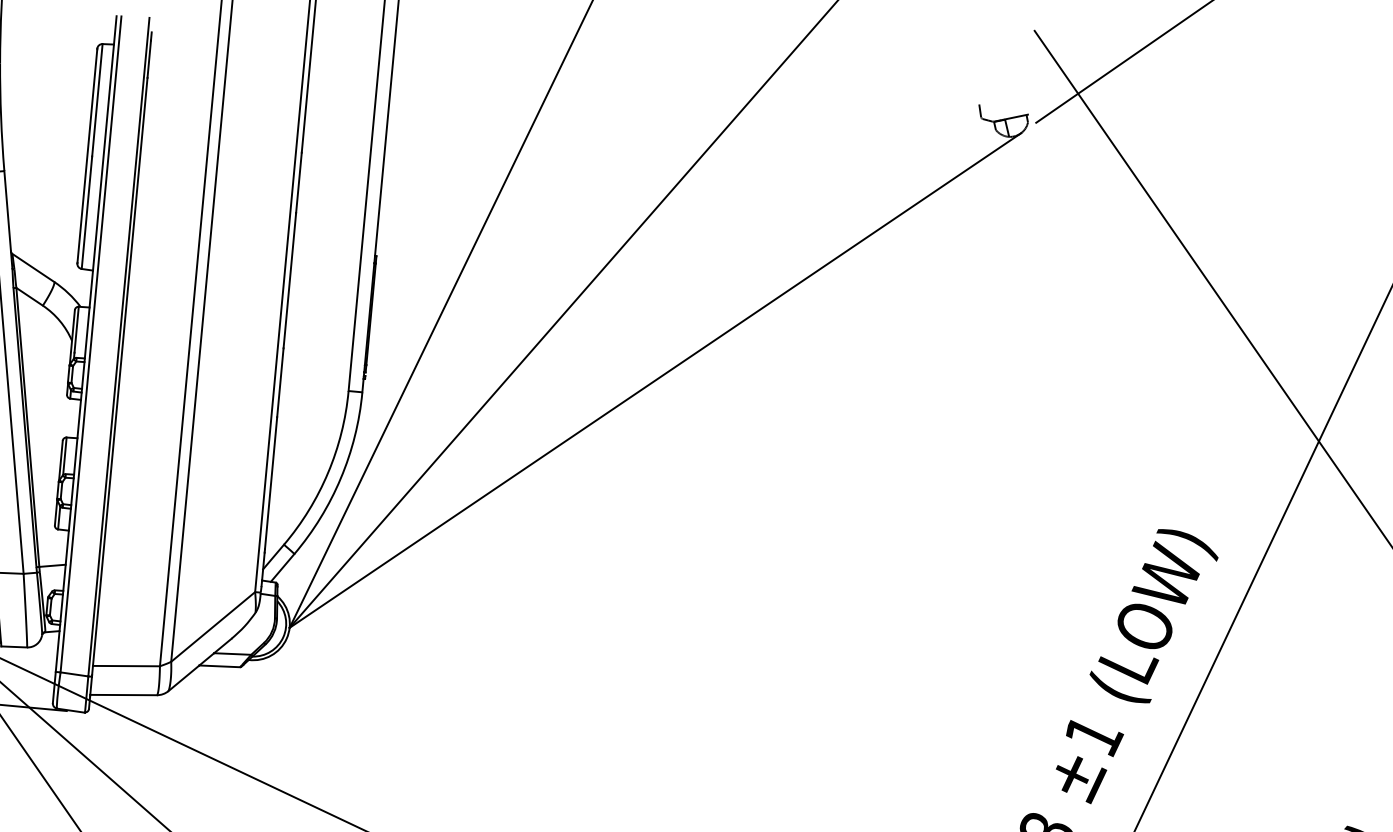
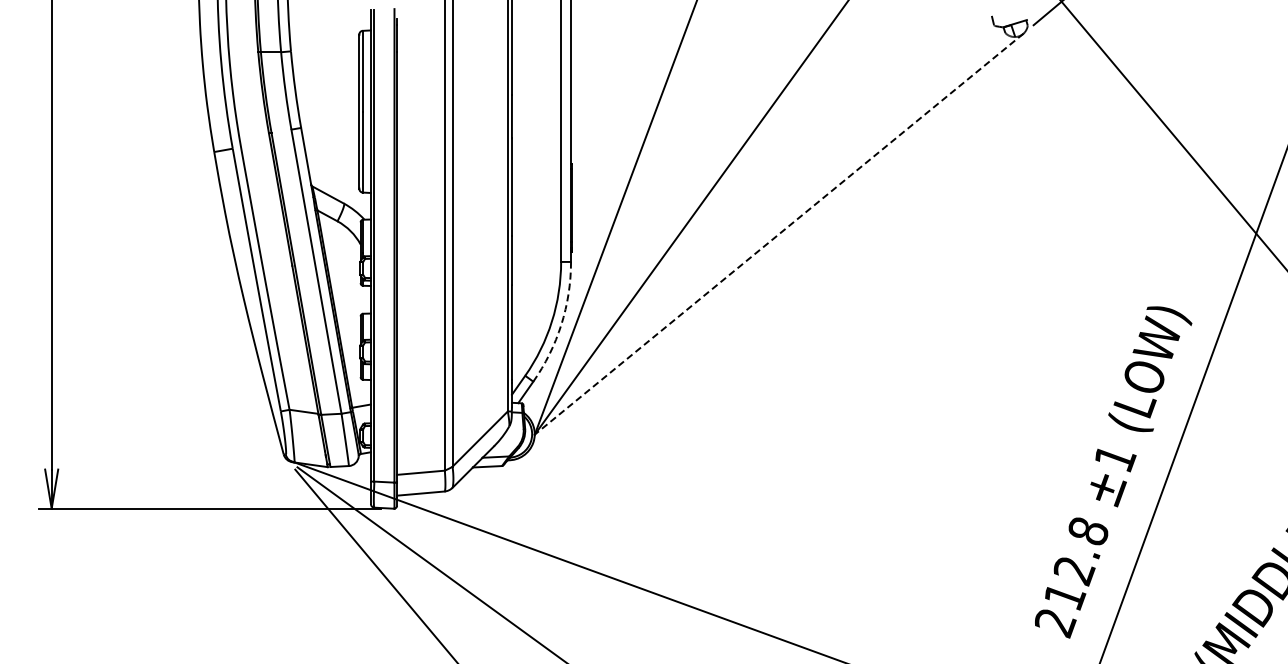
line: (654, 380) -> (778, 234), solid -> dashed
arc: (341, 478) -> (561, 324), solid -> dashed

